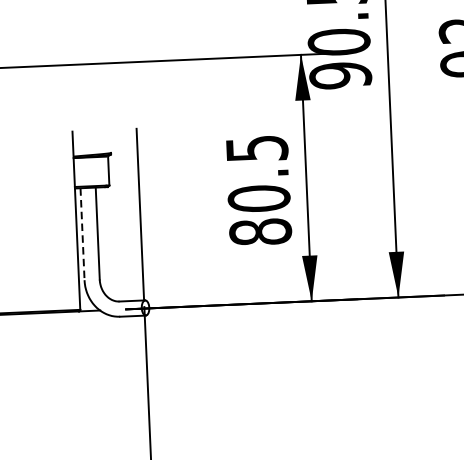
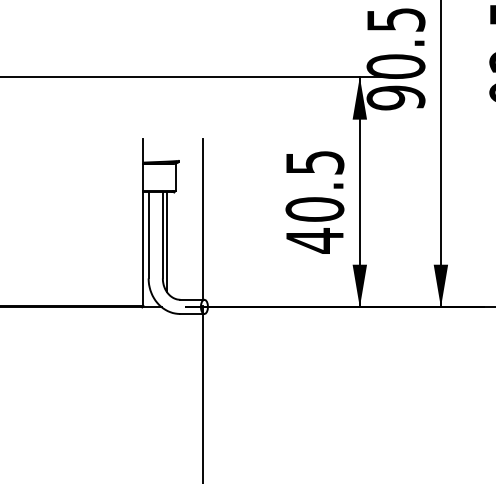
text: (260, 231) -> (314, 240), 80.5 -> 40.5
line: (82, 234) -> (148, 235), dashed -> solid
line: (101, 239) -> (166, 241), added

